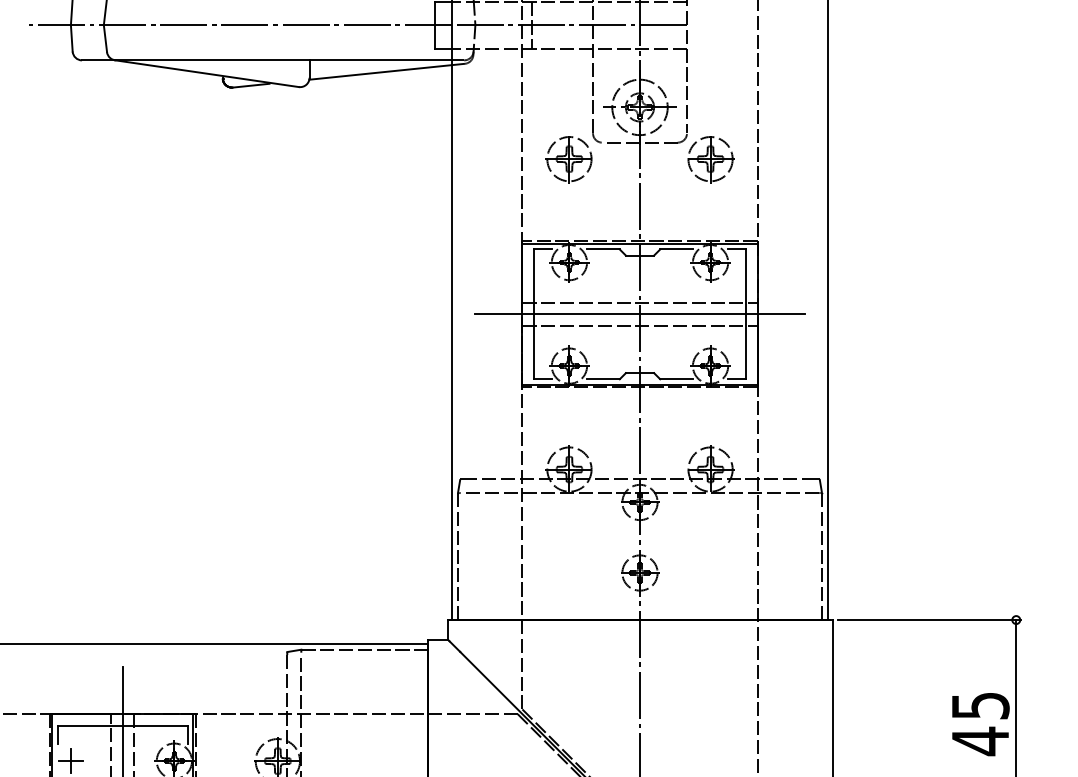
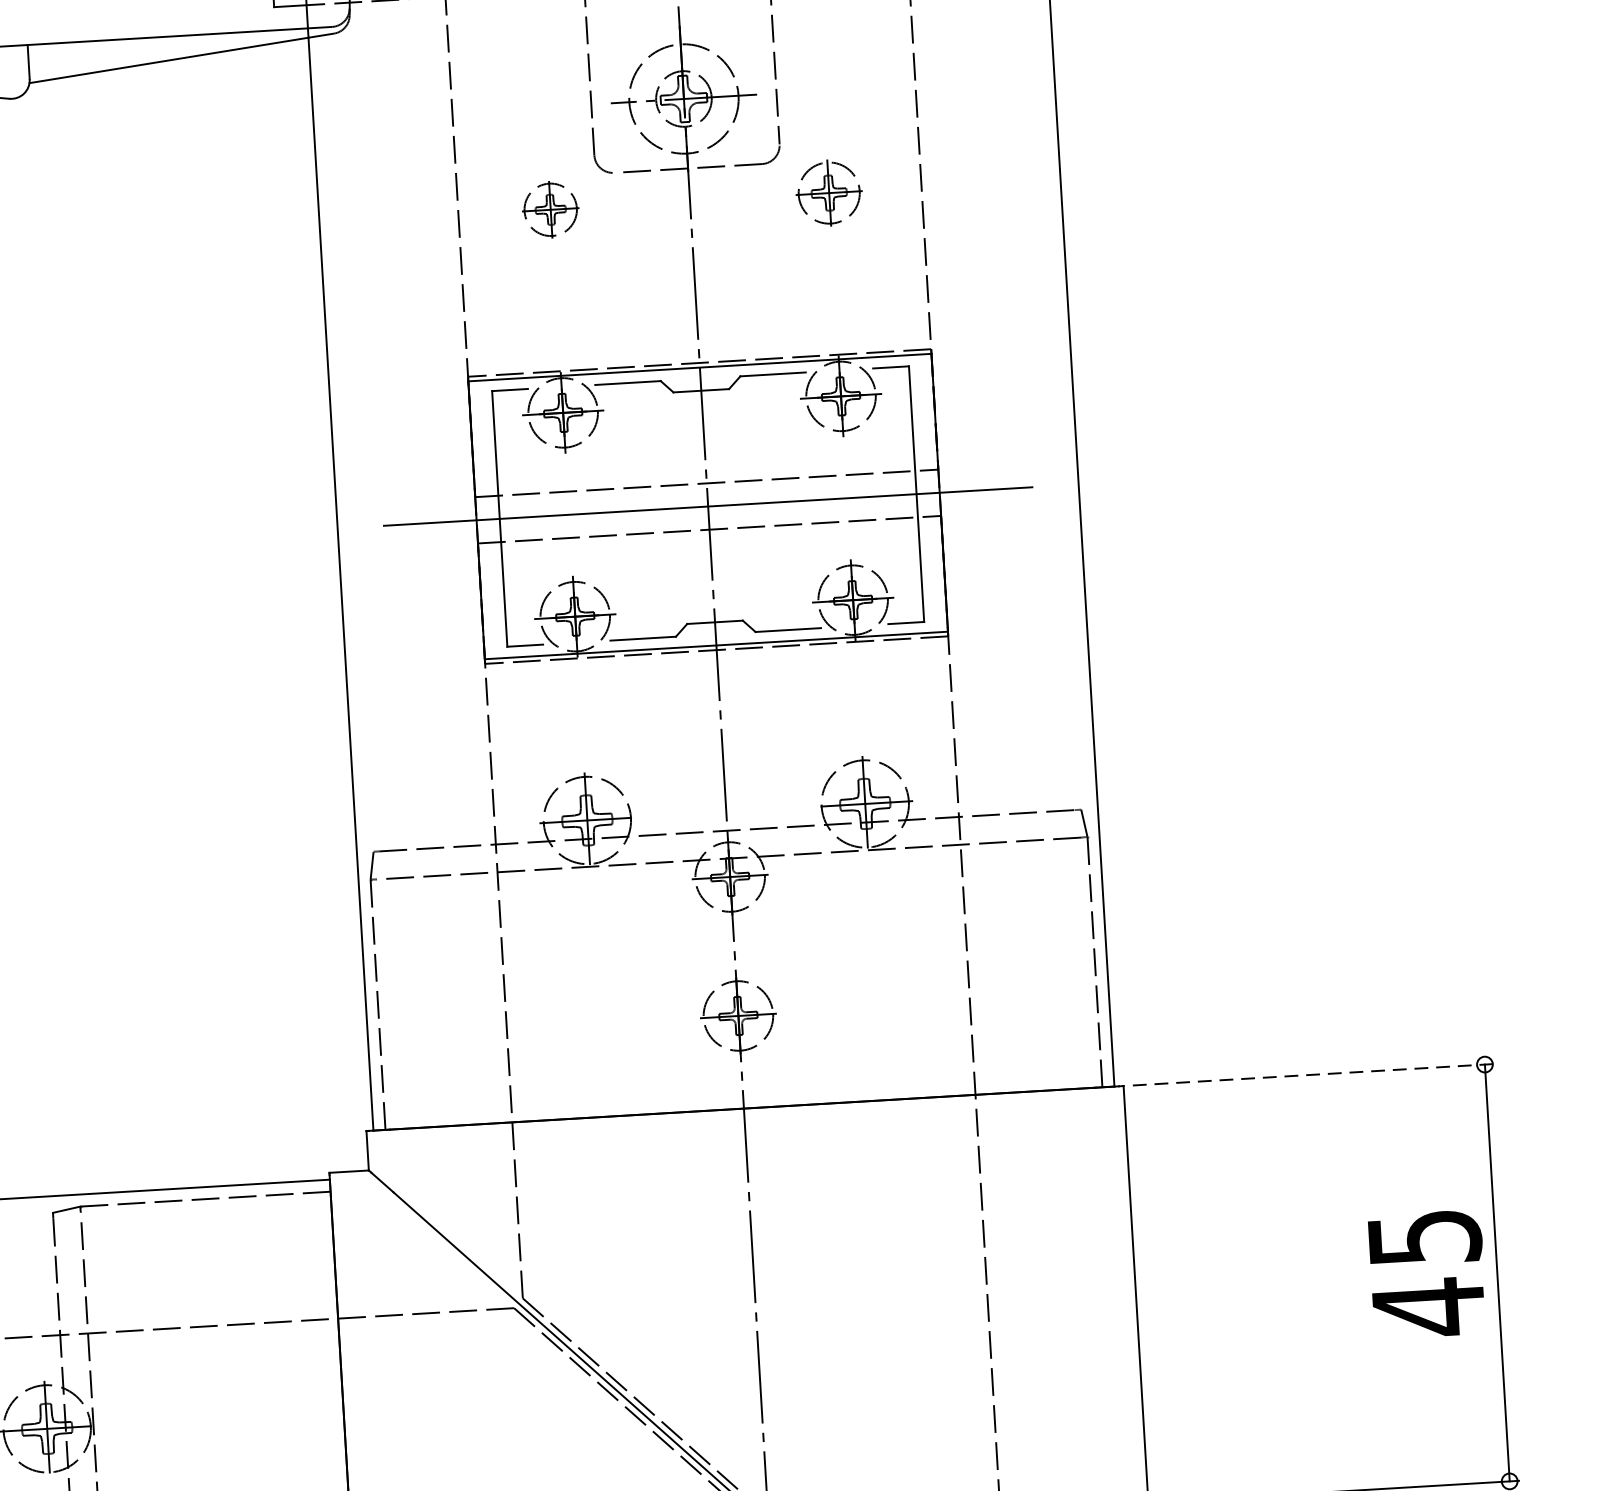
part: (568, 159) -> (549, 209), size x0.6
part: (710, 159) -> (828, 193), size x0.7
line: (929, 620) -> (1314, 1075), solid -> dashed

